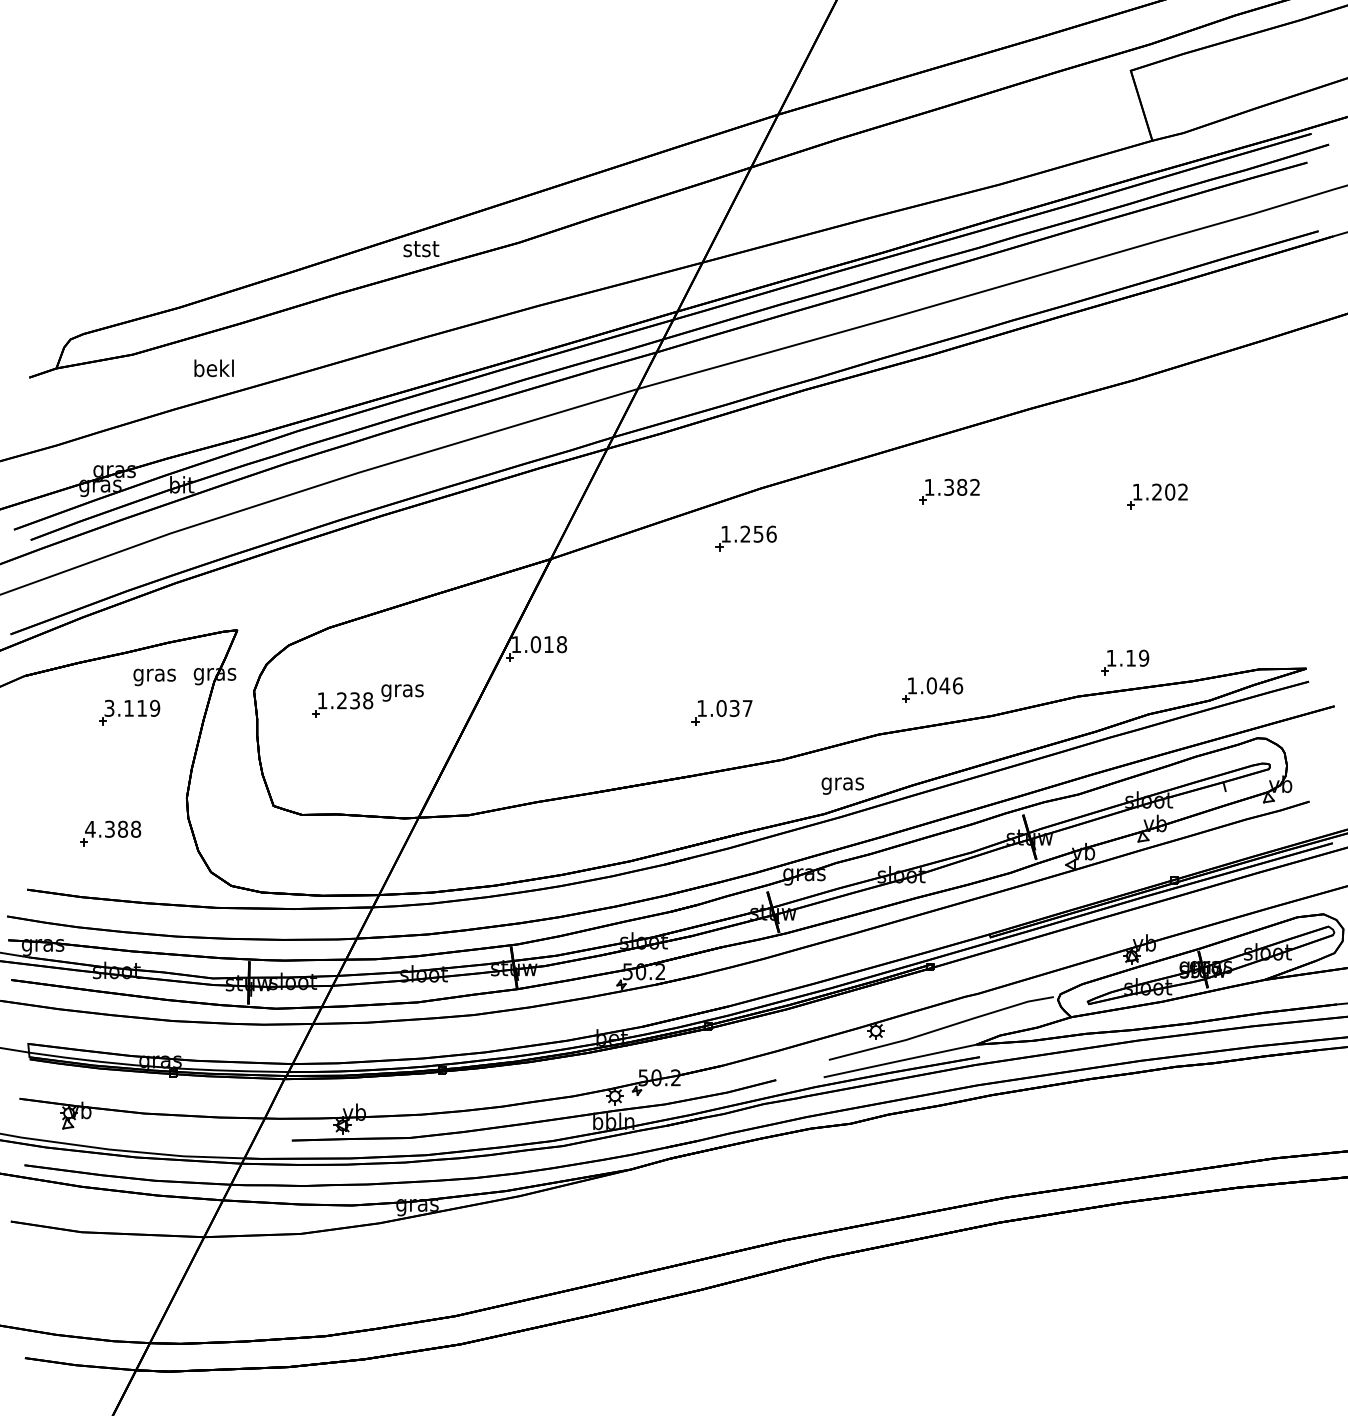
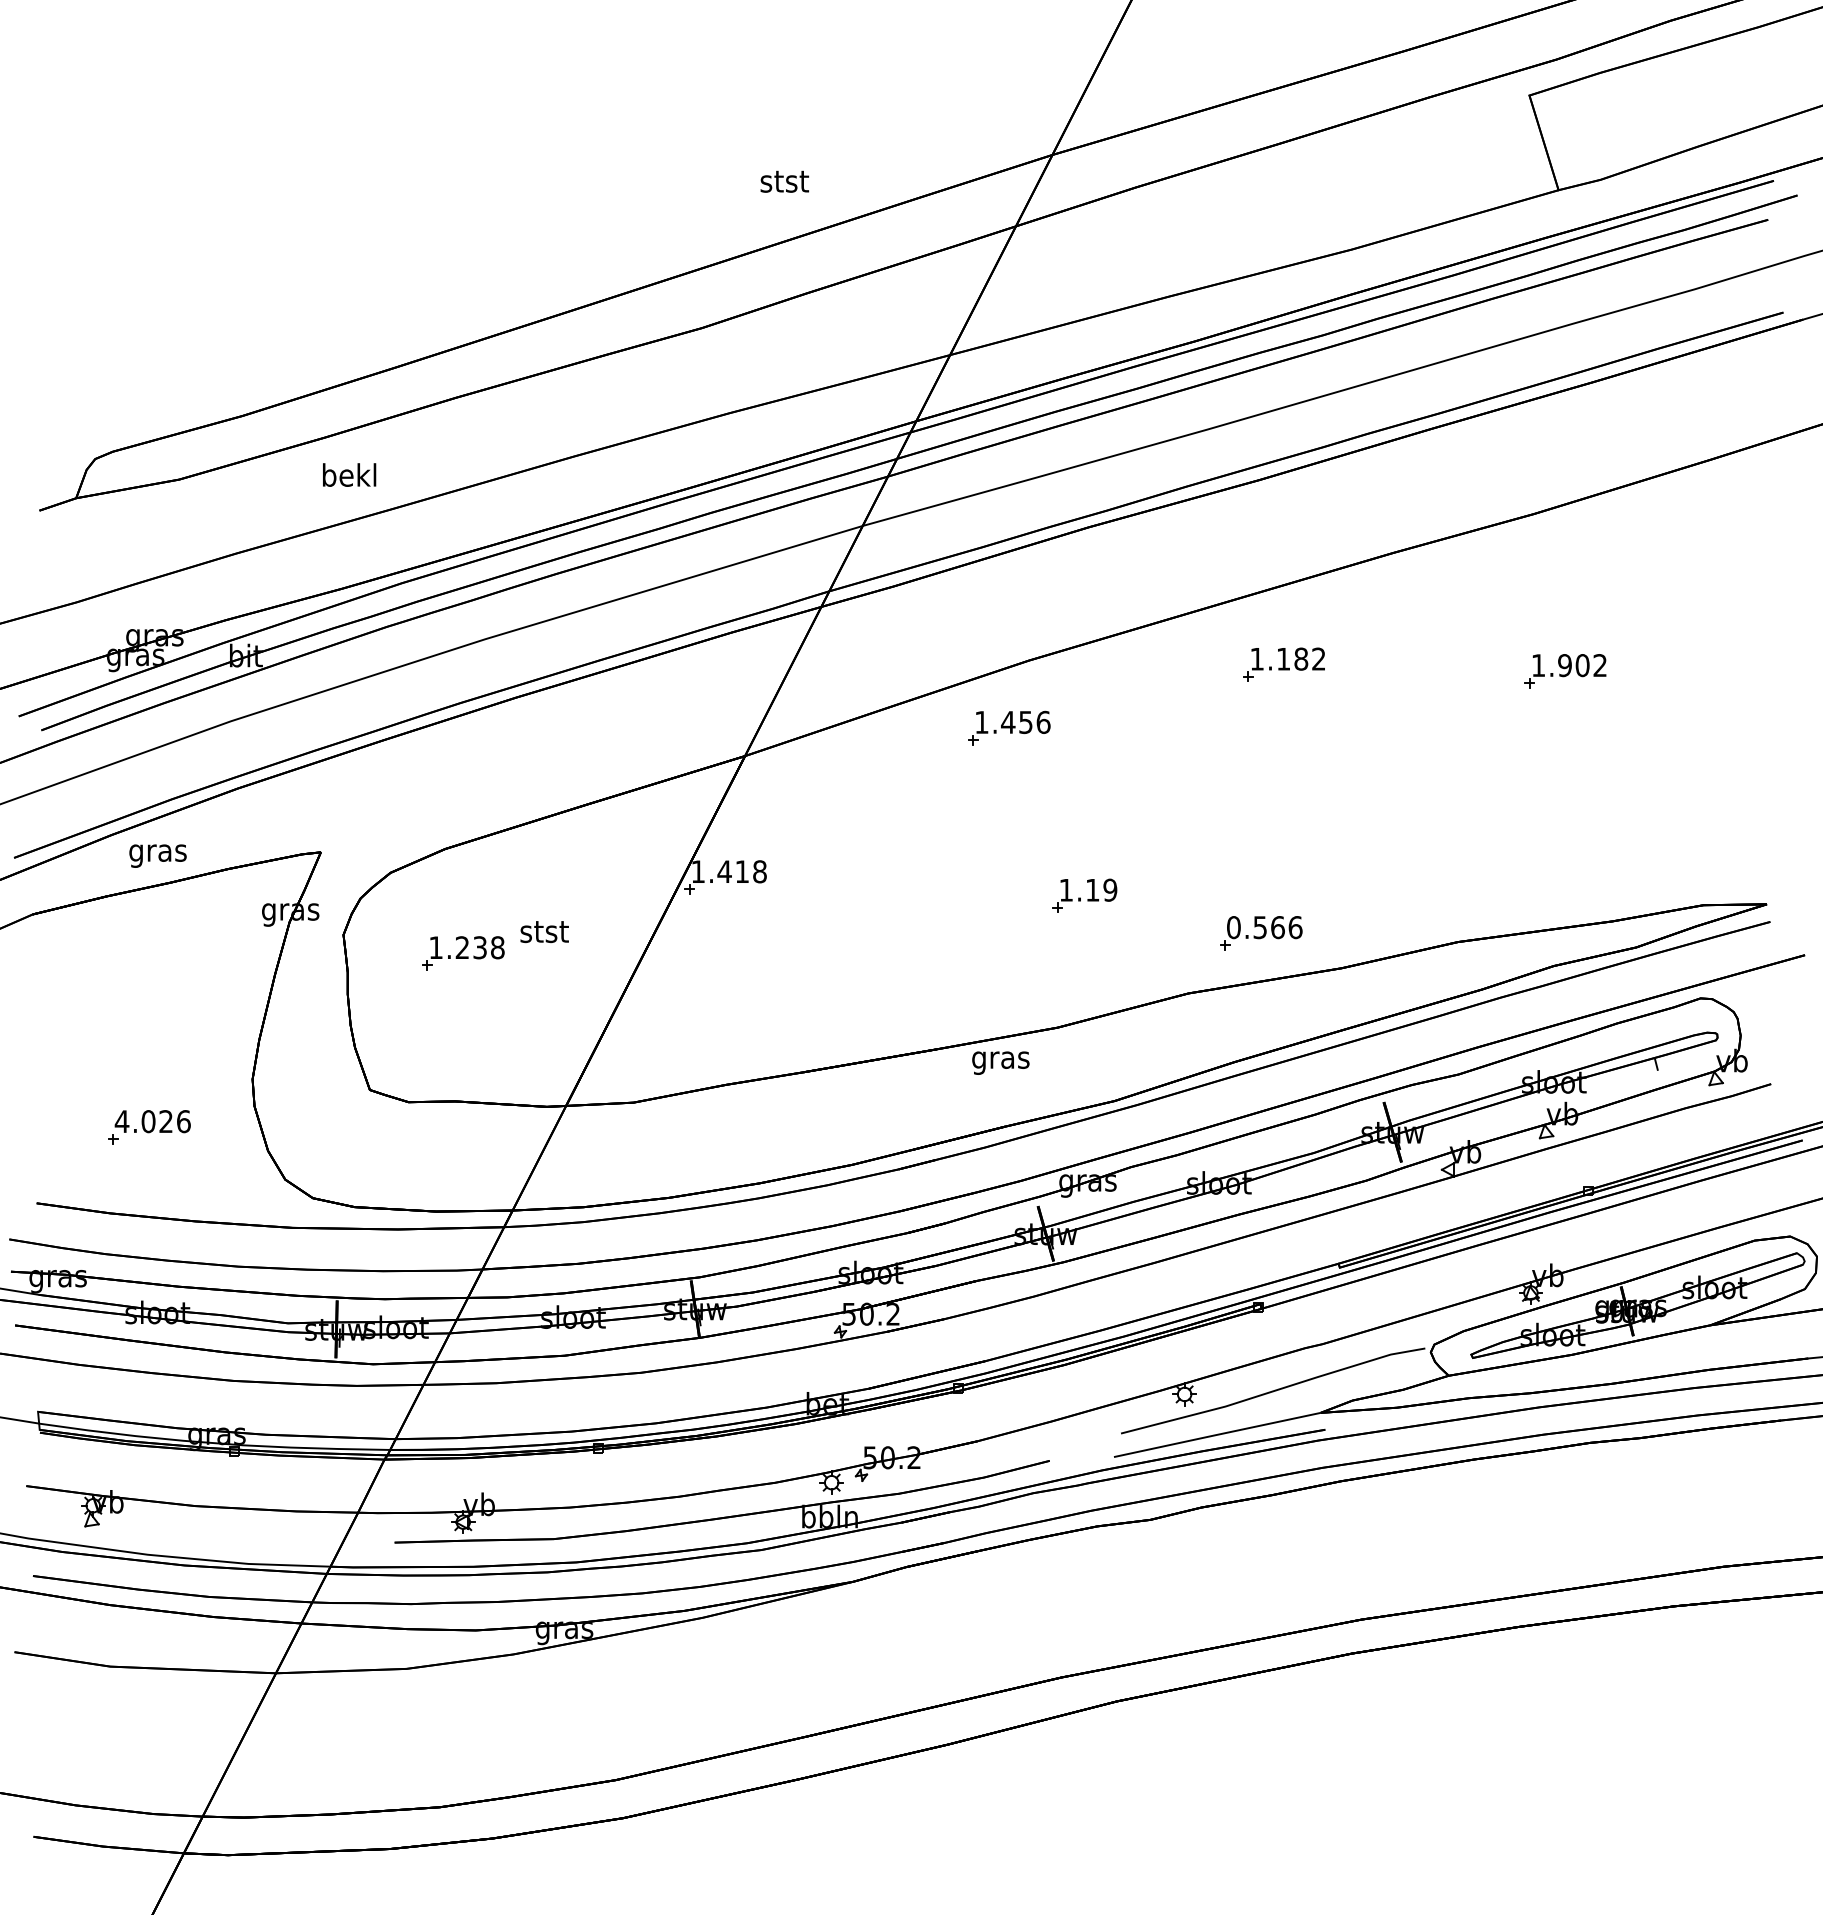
text: (421, 248) -> (784, 181), moved
text: (214, 367) -> (349, 474), moved
text: (949, 486) -> (1283, 658), 1.382 -> 1.182
text: (1156, 492) -> (1564, 665), 1.202 -> 1.902
text: (745, 533) -> (1008, 721), 1.256 -> 1.456
text: (535, 644) -> (724, 871), 1.018 -> 1.418
part: (1124, 662) -> (1084, 895), moved
text: (154, 676) -> (157, 855), moved
text: (929, 685) -> (1256, 927), 1.046 -> 0.566
text: (402, 690) -> (544, 934), gras -> stst
part: (129, 712) -> (175, 963), removed
part: (722, 712) -> (976, 963), removed
text: (842, 785) -> (1000, 1062), moved
text: (122, 829) -> (165, 1121), 4.388 -> 4.026

